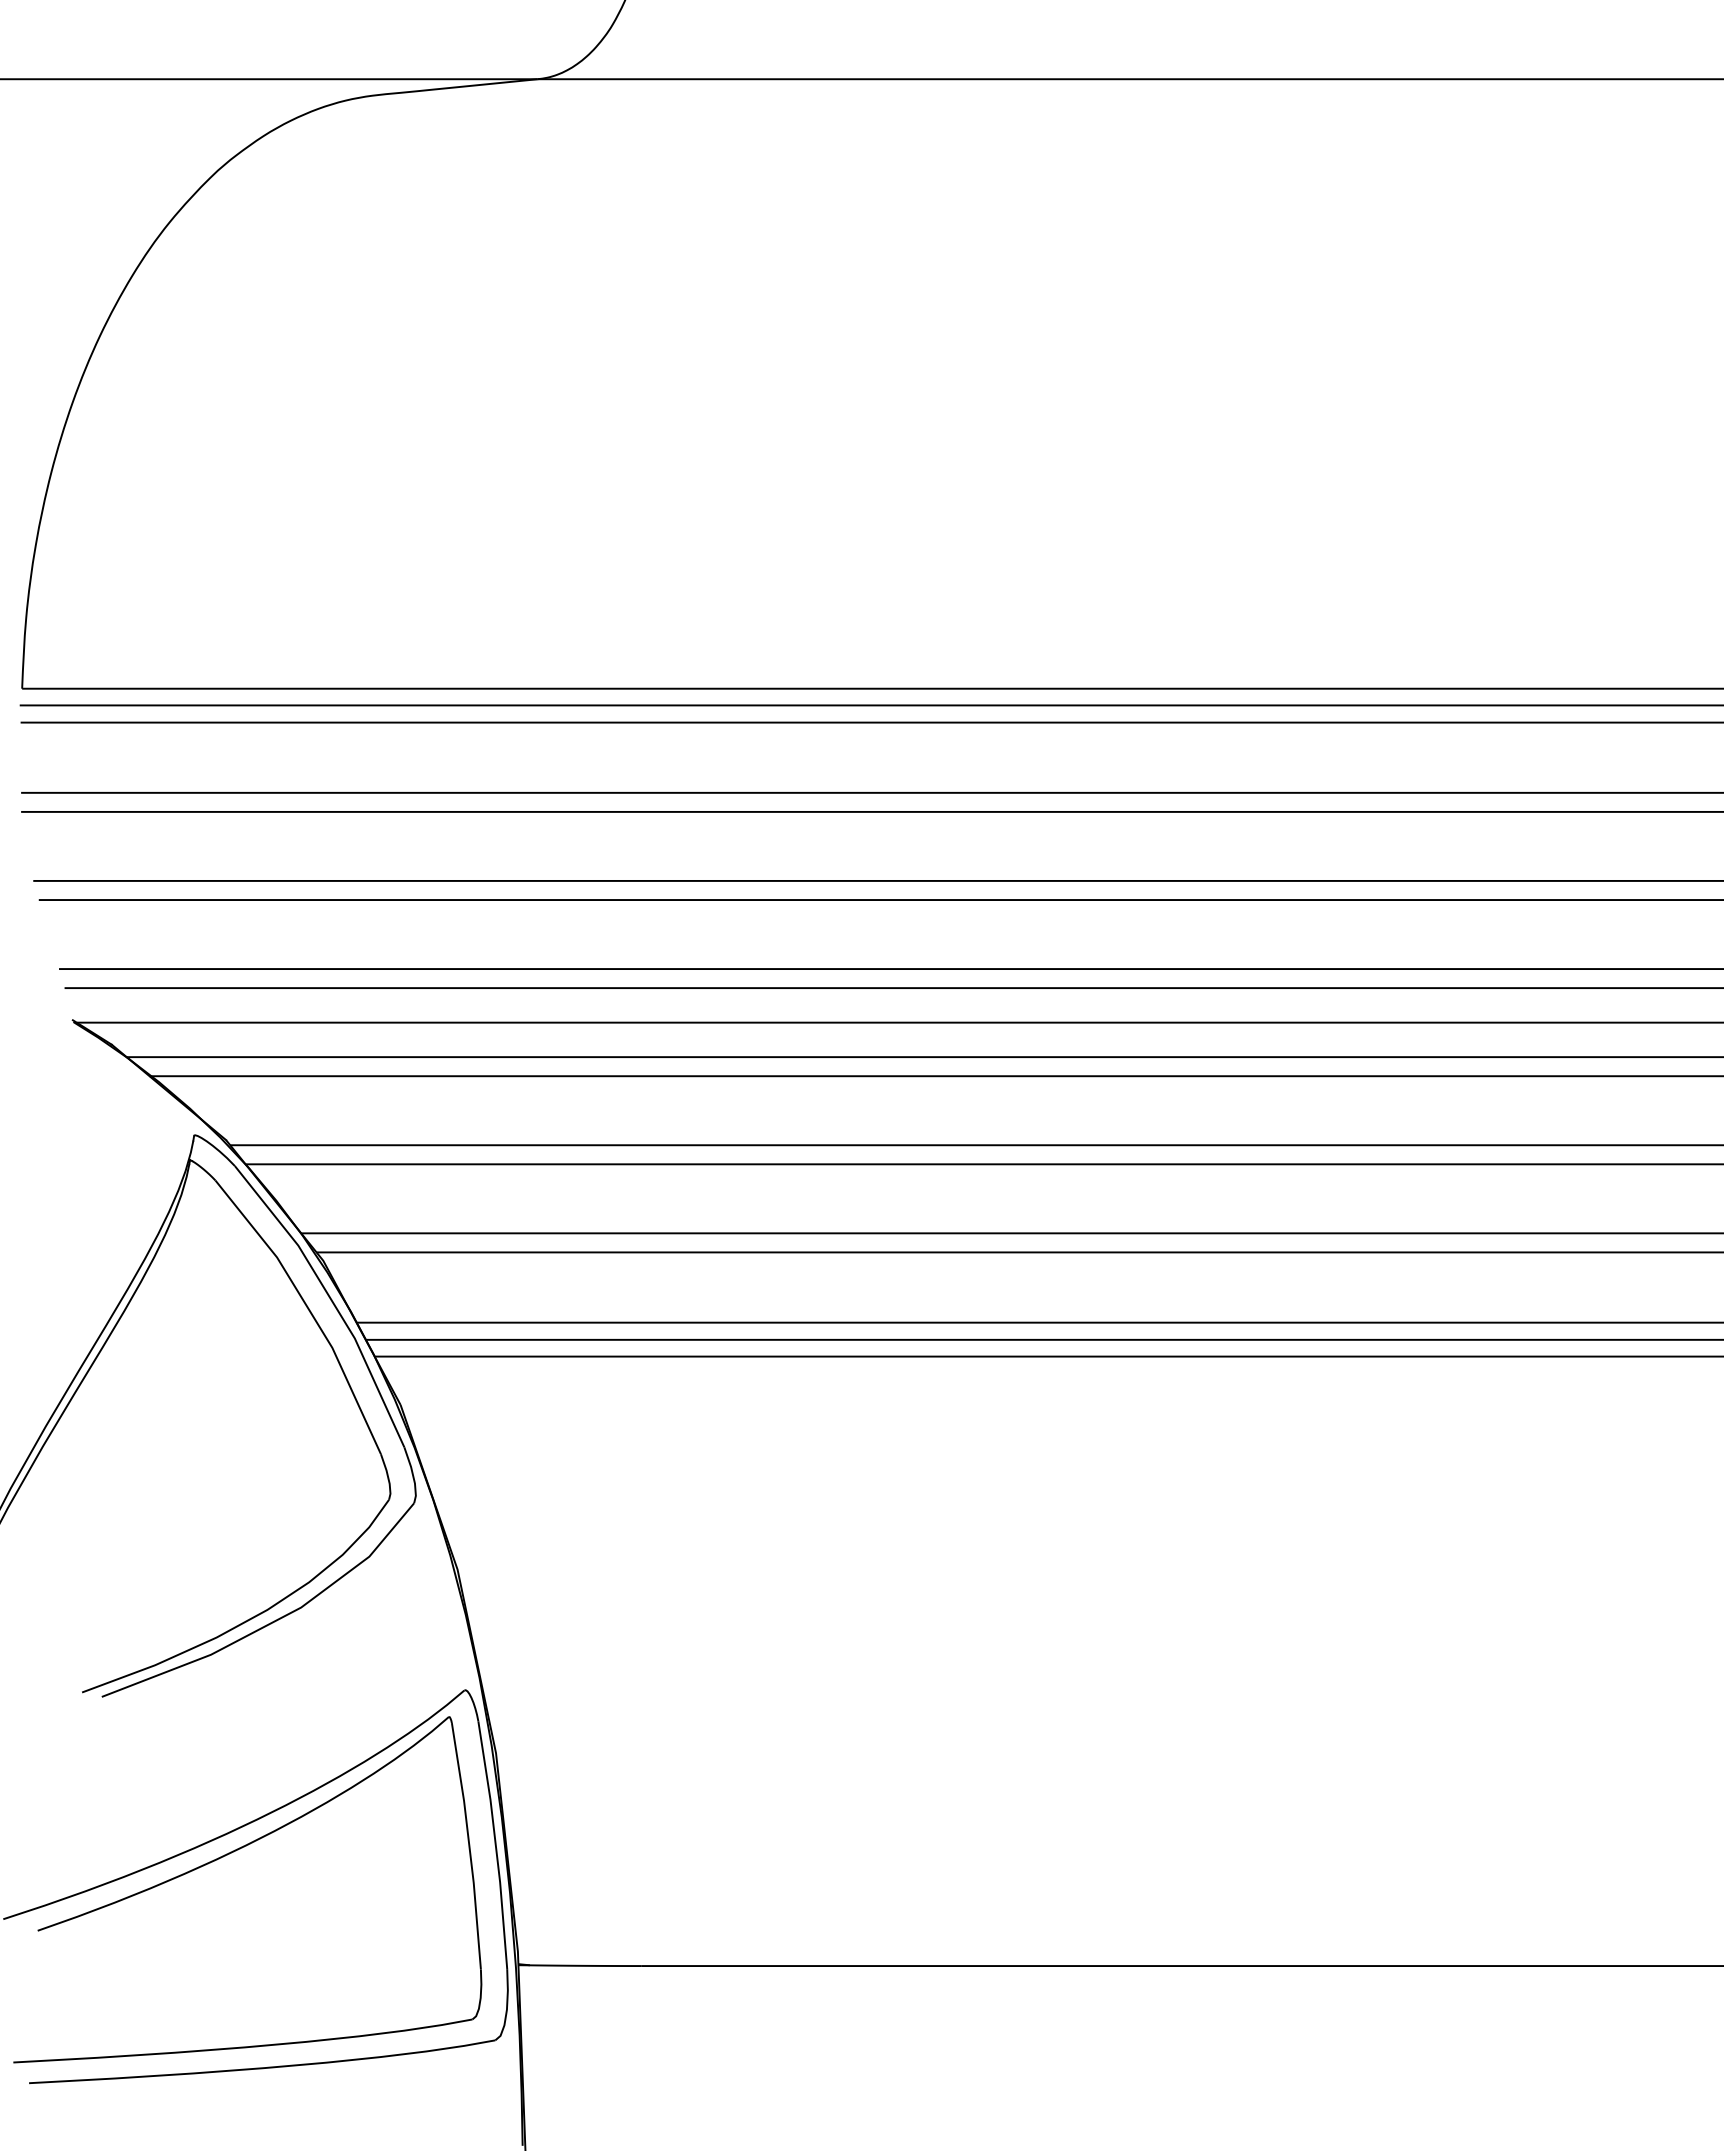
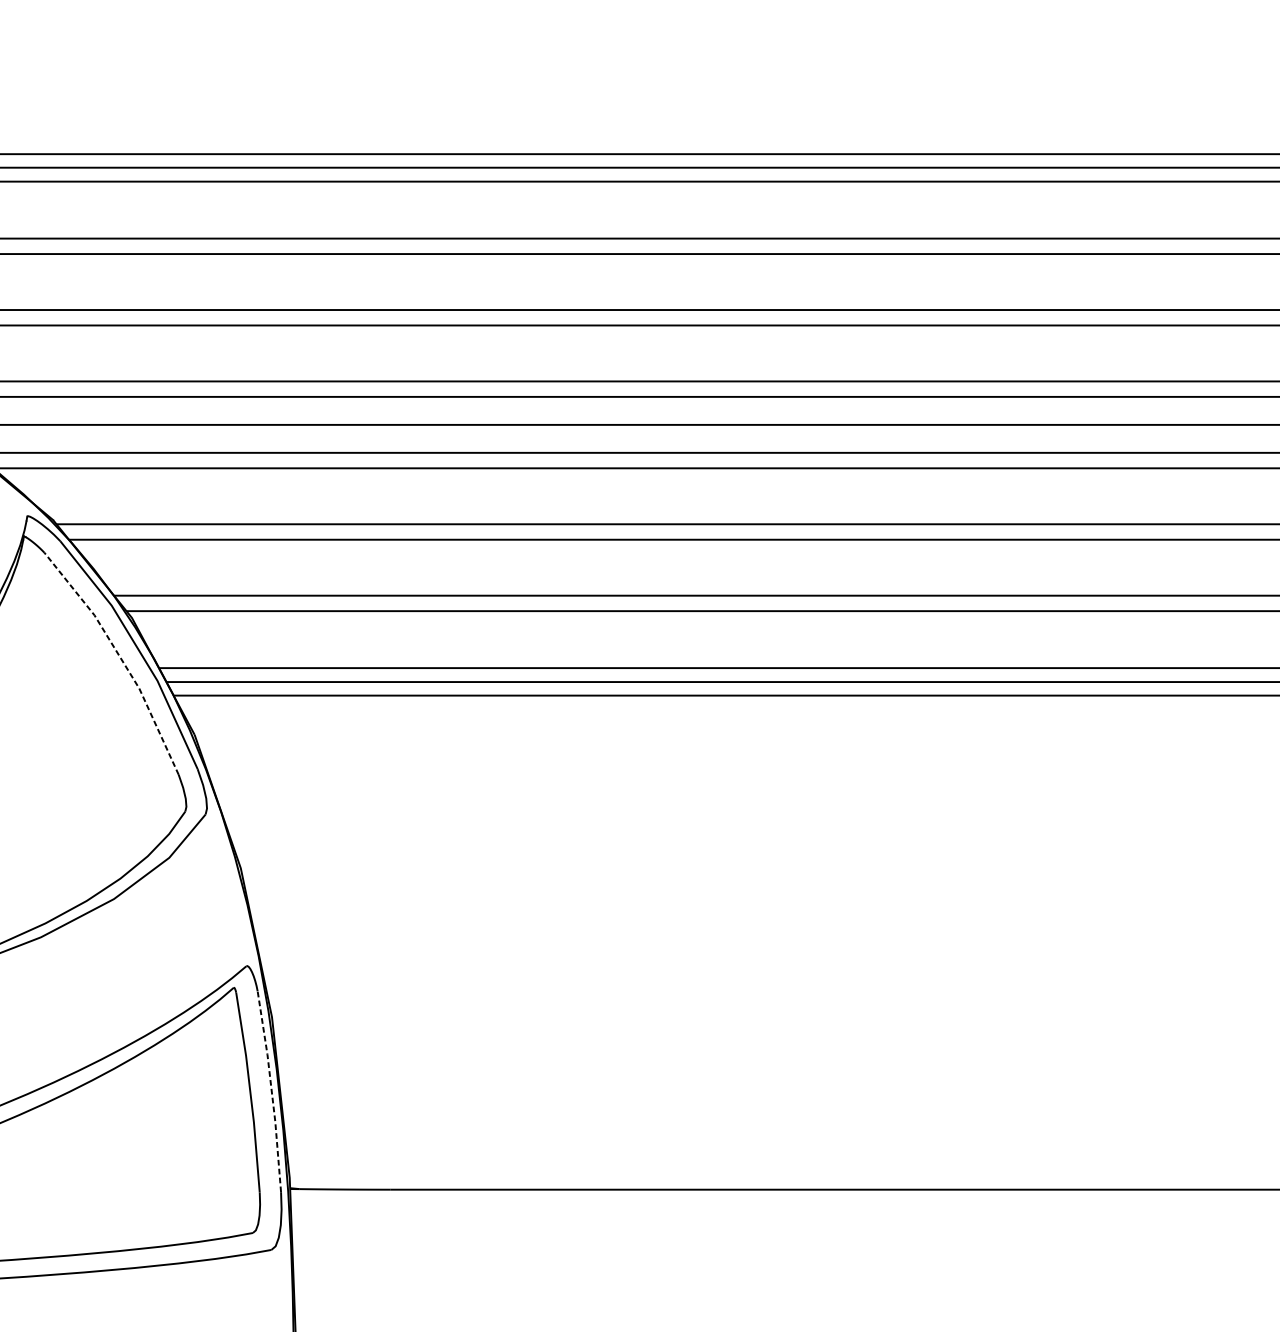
line: (309, 1309) -> (120, 657), solid -> dashed
line: (495, 1844) -> (271, 1091), solid -> dashed

